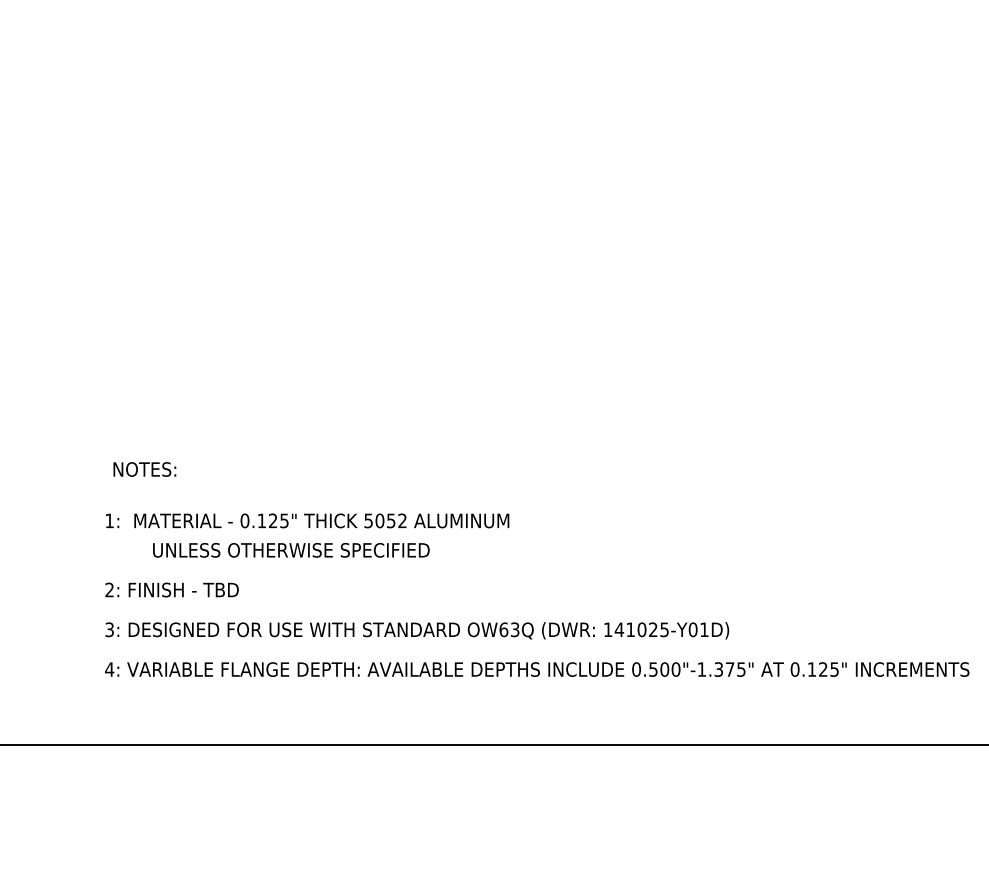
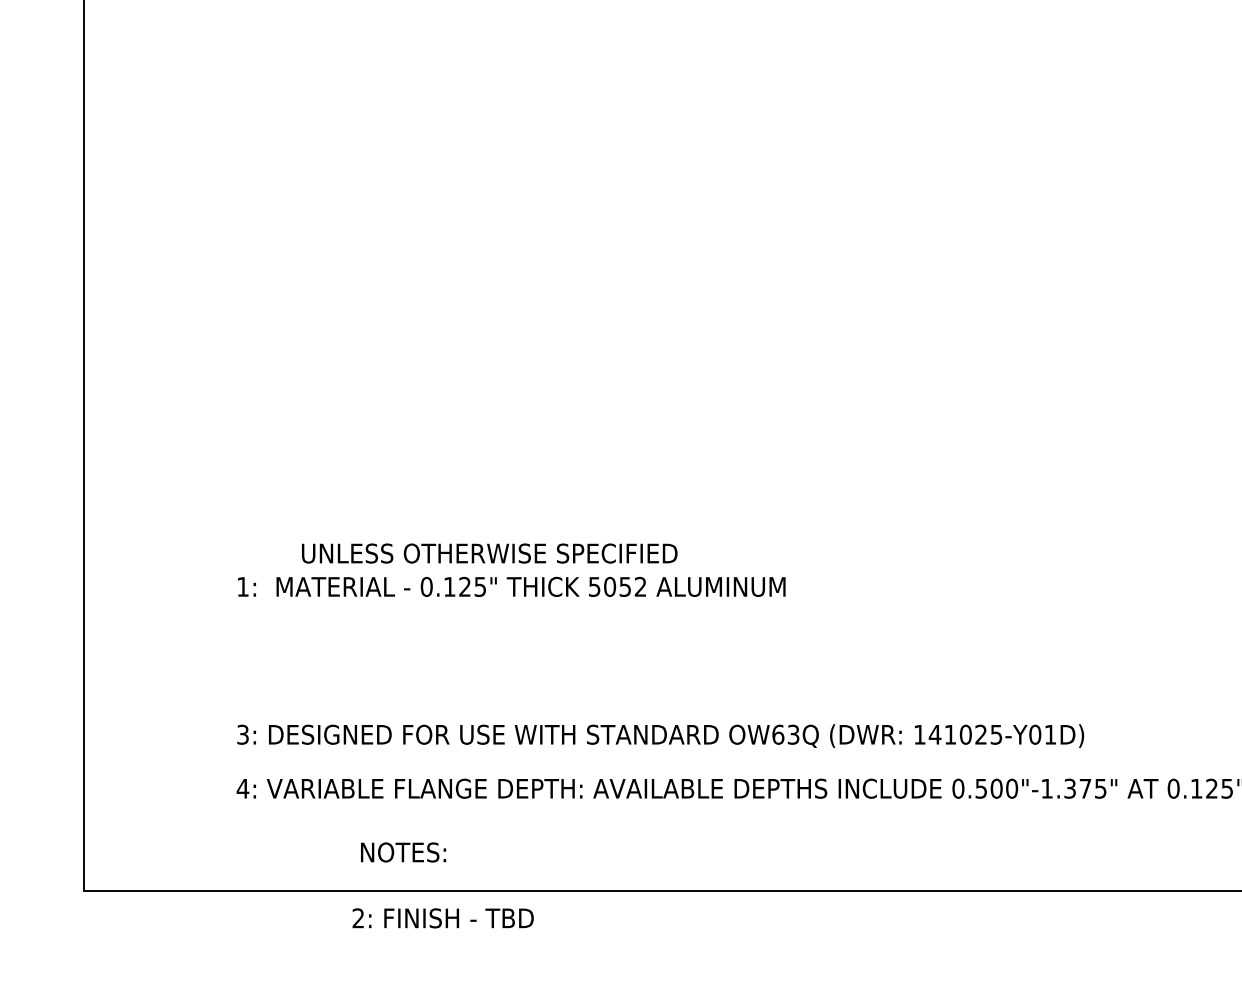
text: (144, 469) -> (403, 852), moved
text: (291, 550) -> (489, 553), moved
text: (171, 589) -> (442, 917), moved

